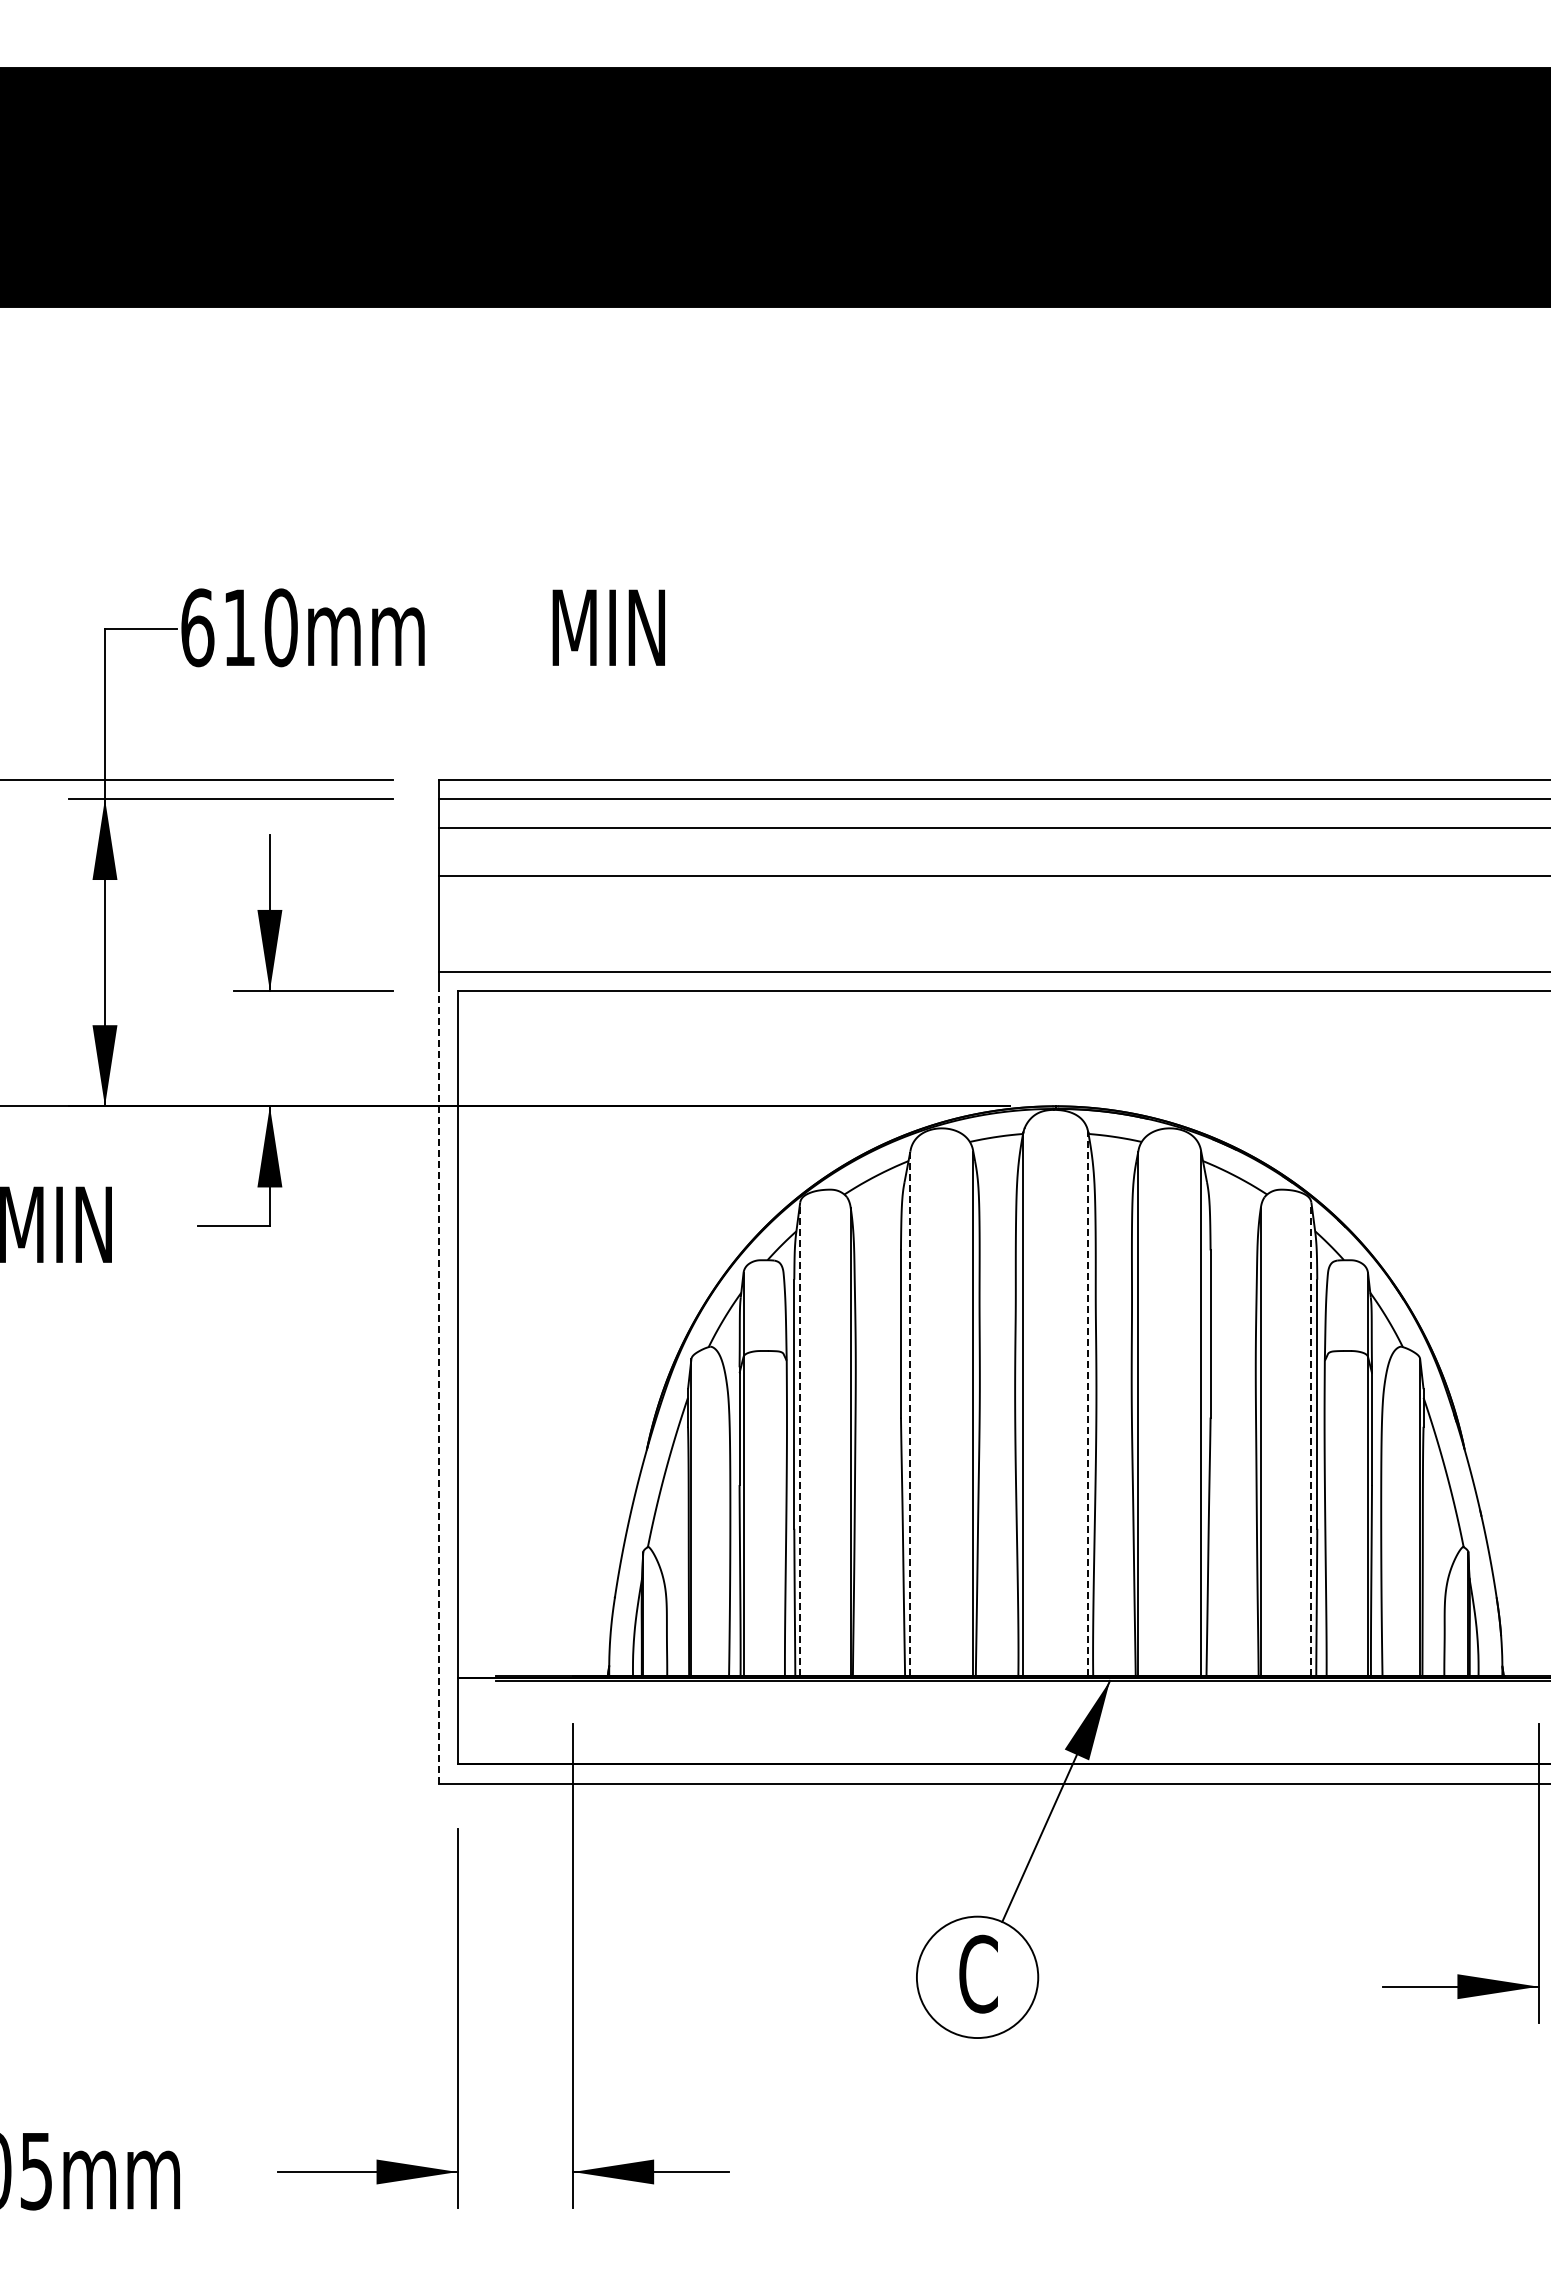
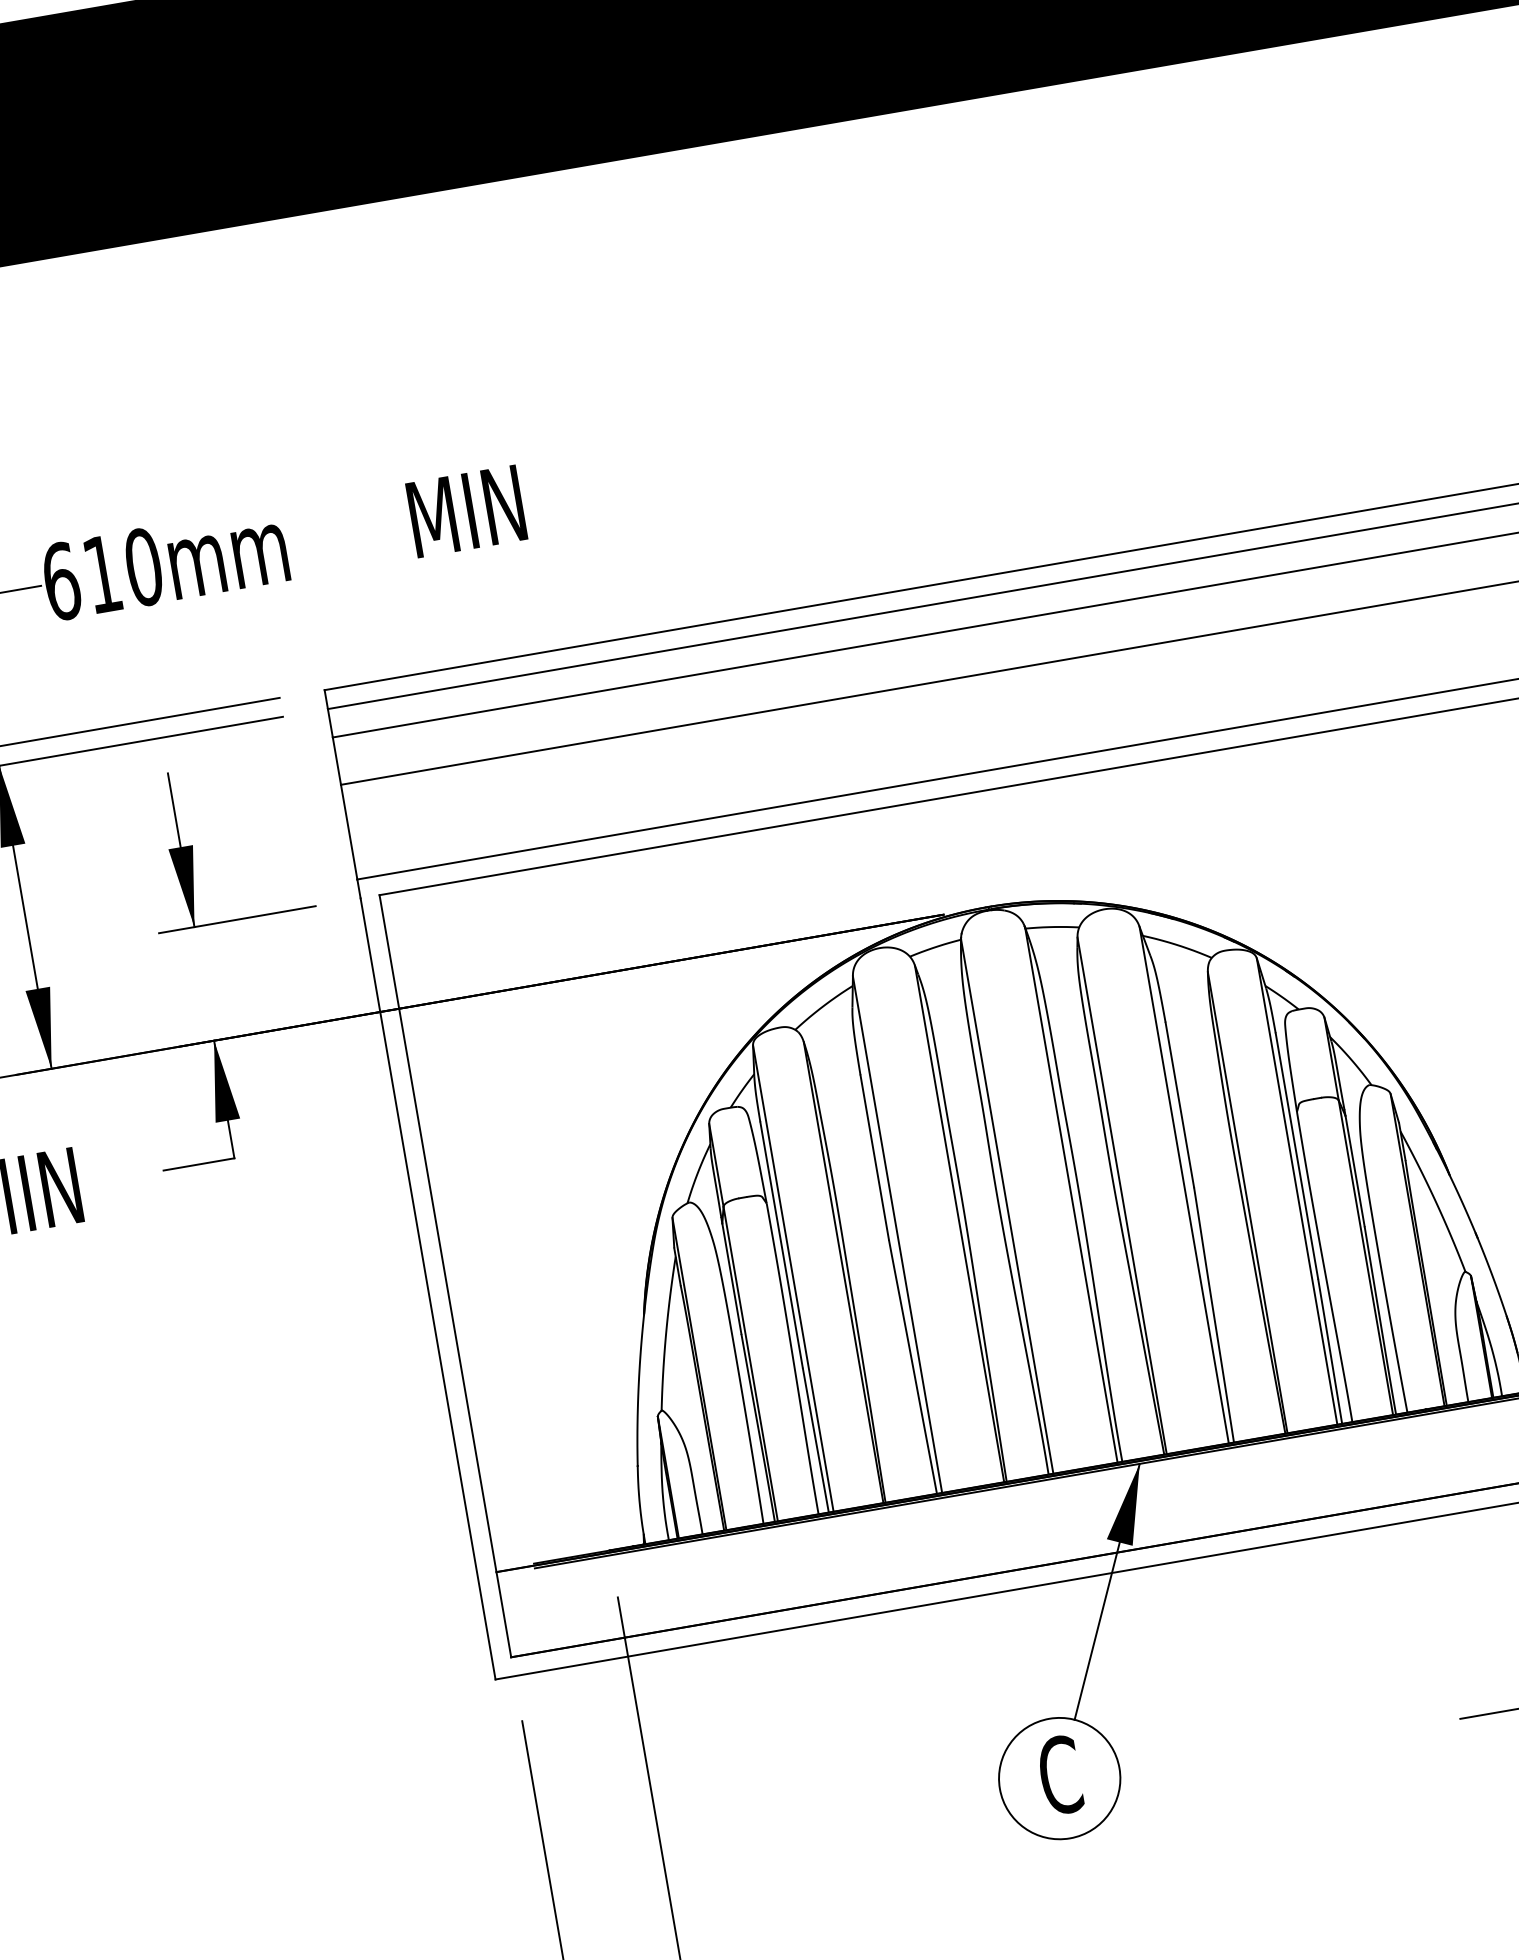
line: (438, 1386) -> (427, 1288), dashed -> solid
line: (1088, 1404) -> (1071, 1195), dashed -> solid
line: (910, 1413) -> (897, 1234), dashed -> solid
line: (800, 1439) -> (793, 1278), dashed -> solid
line: (1311, 1439) -> (1297, 1191), dashed -> solid

